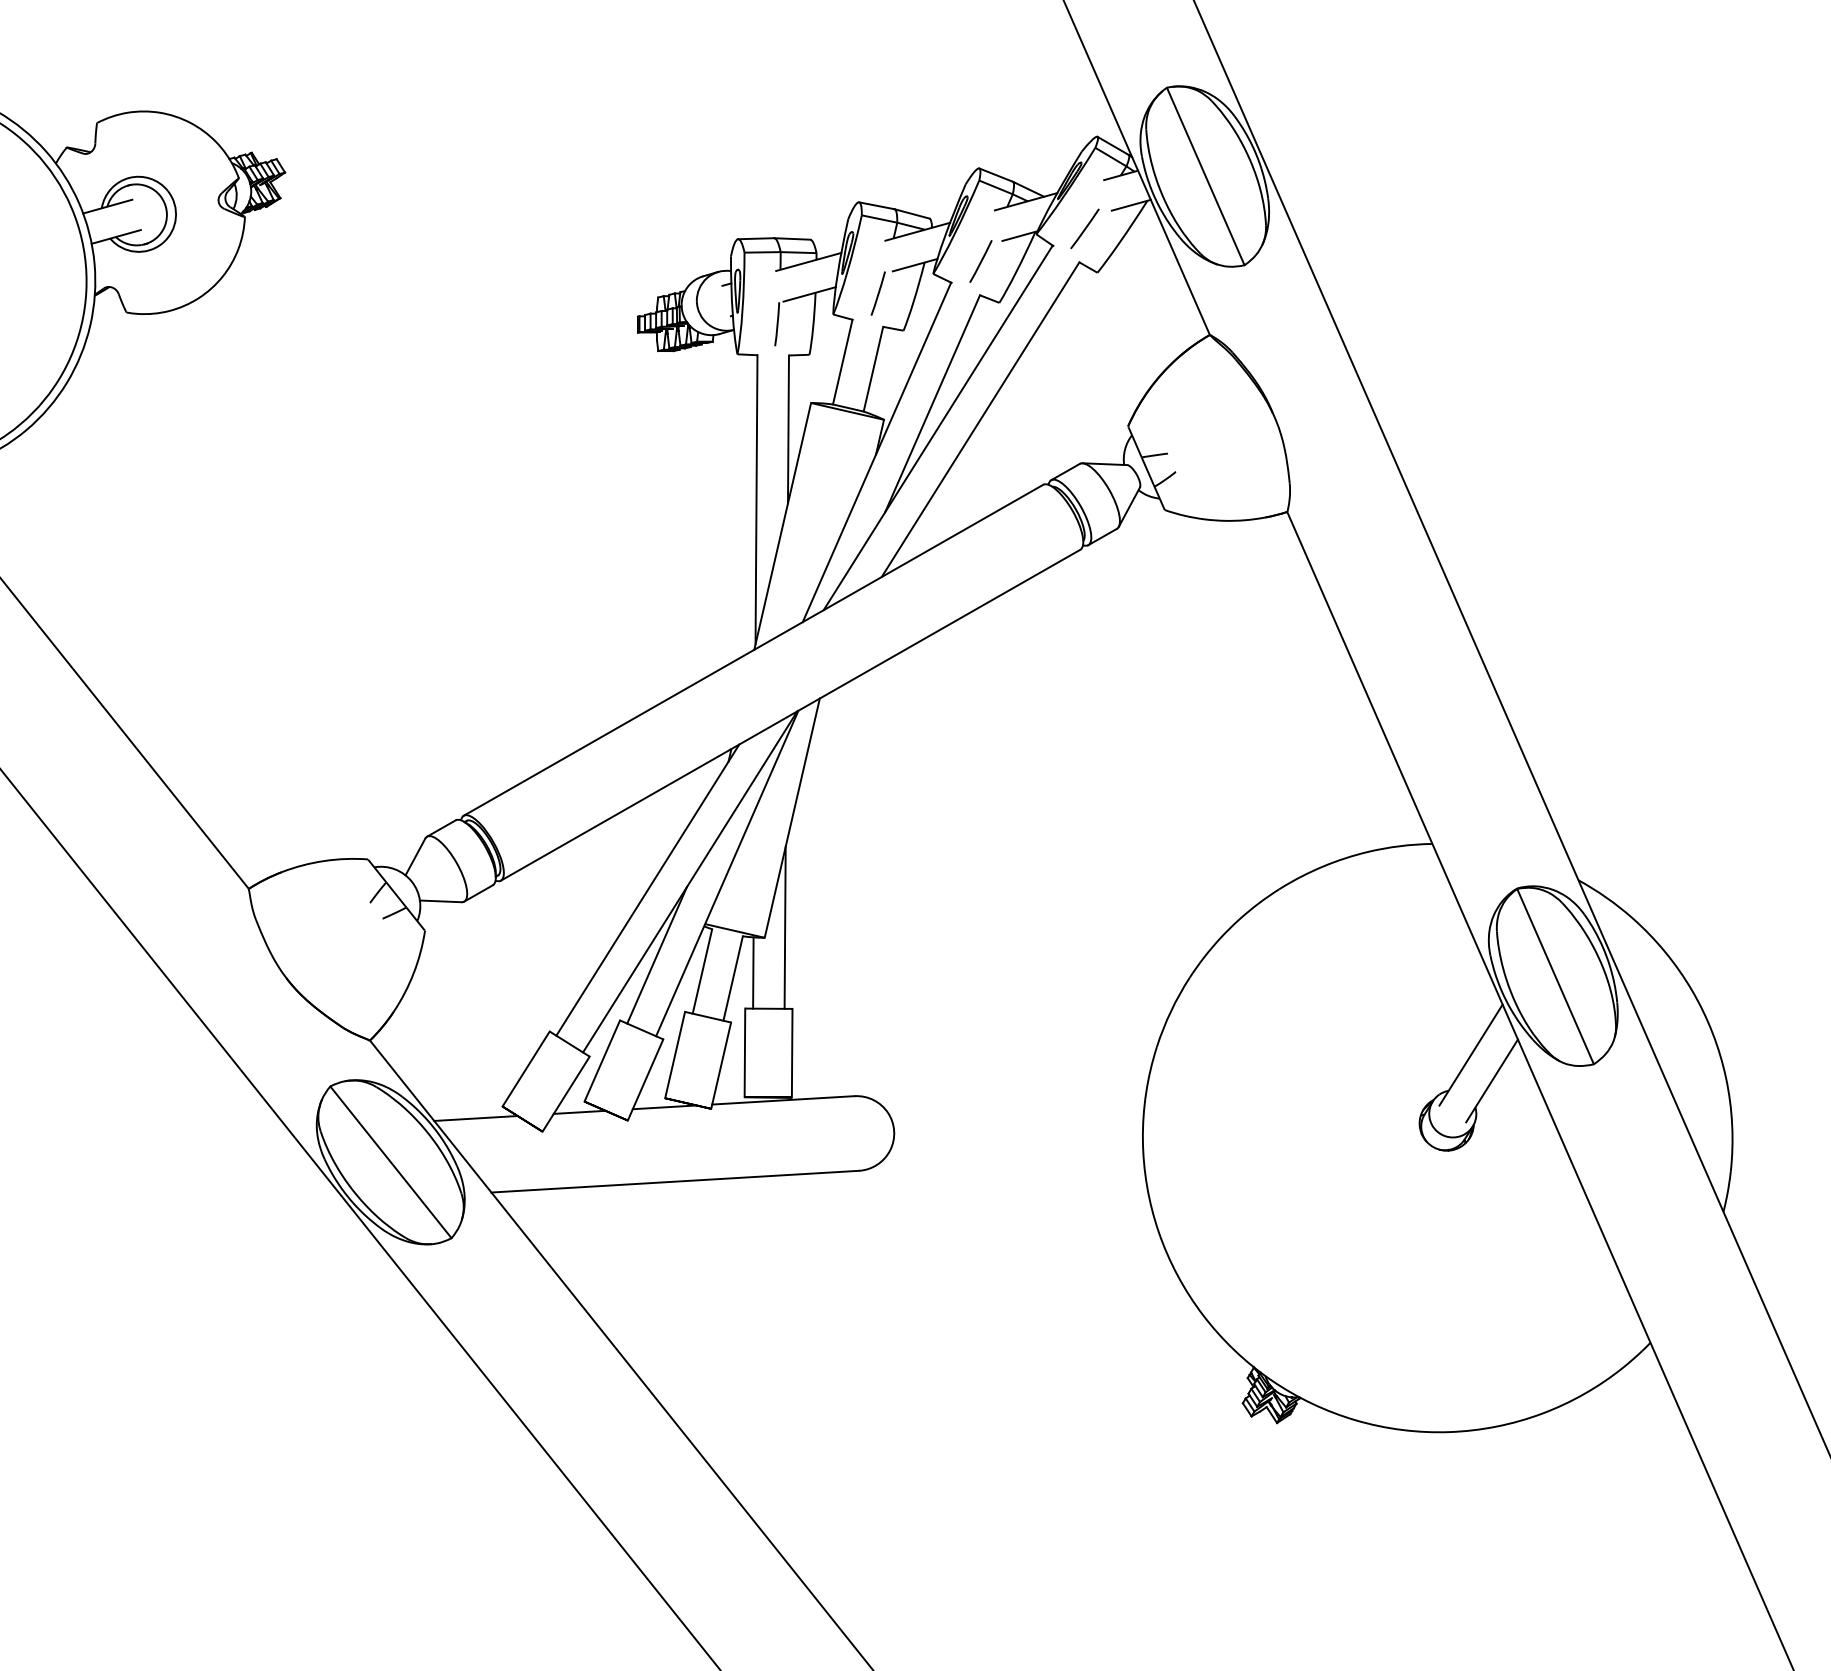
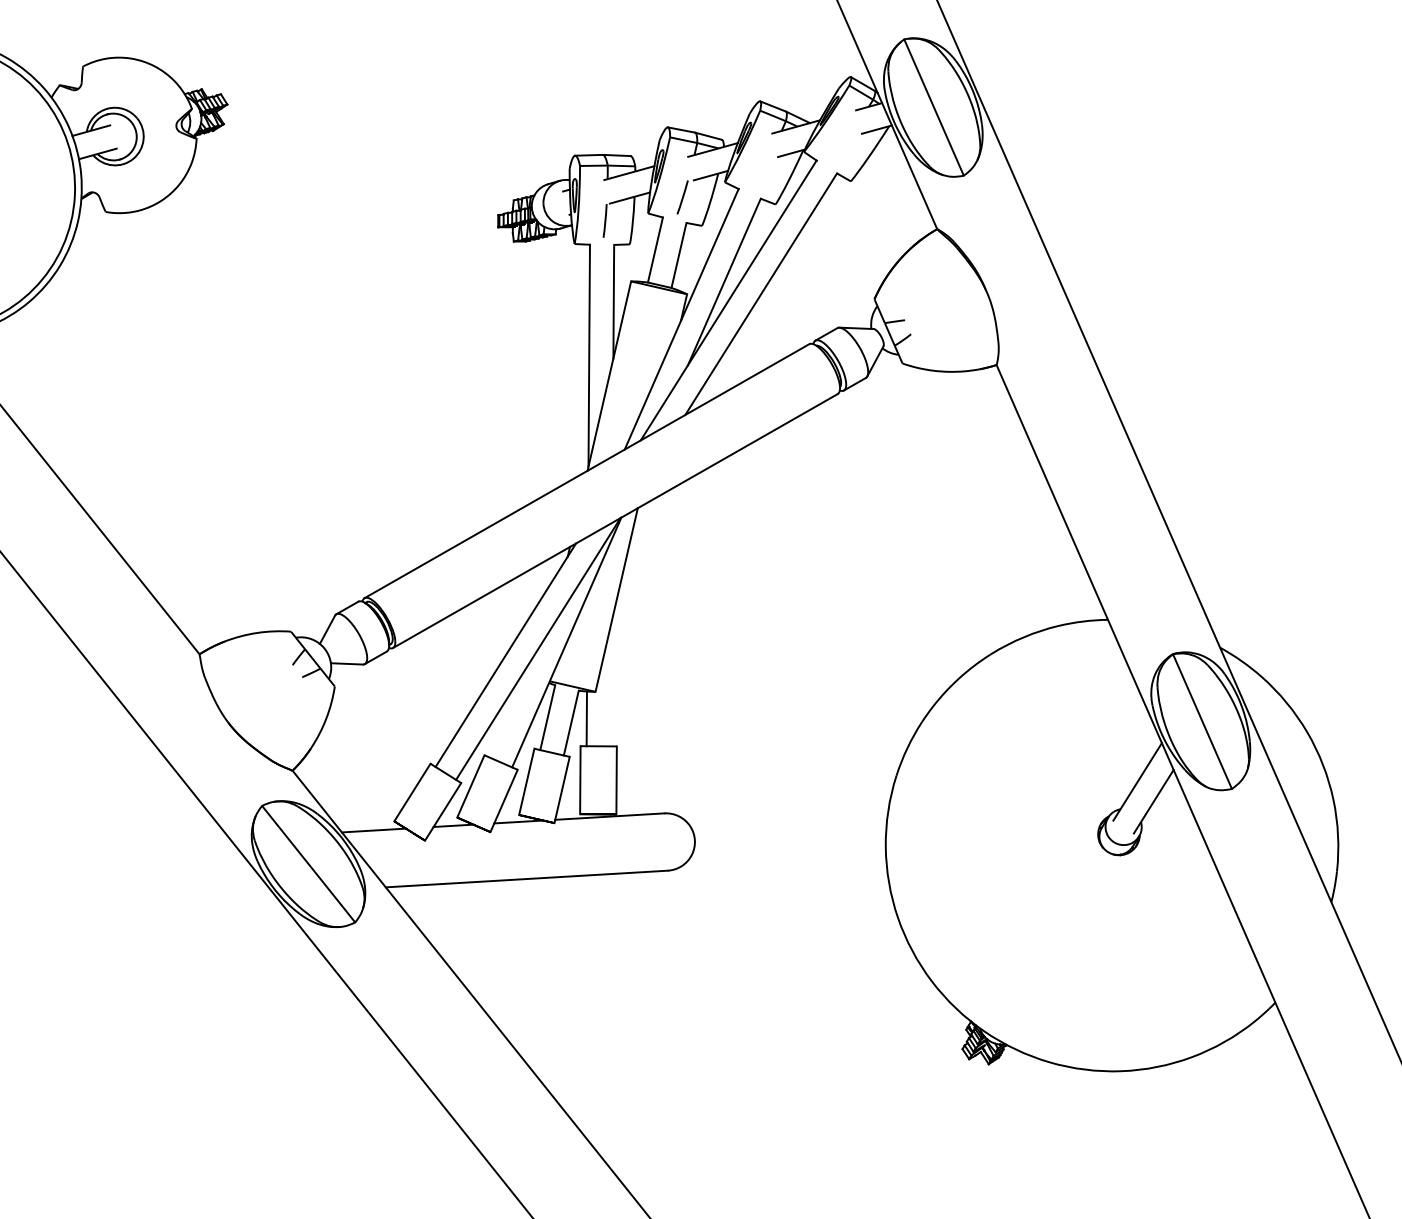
line: (1084, 228) -> (840, 147), removed
line: (980, 261) -> (761, 172), removed
line: (784, 927) -> (610, 683), removed
line: (656, 955) -> (512, 705), removed

